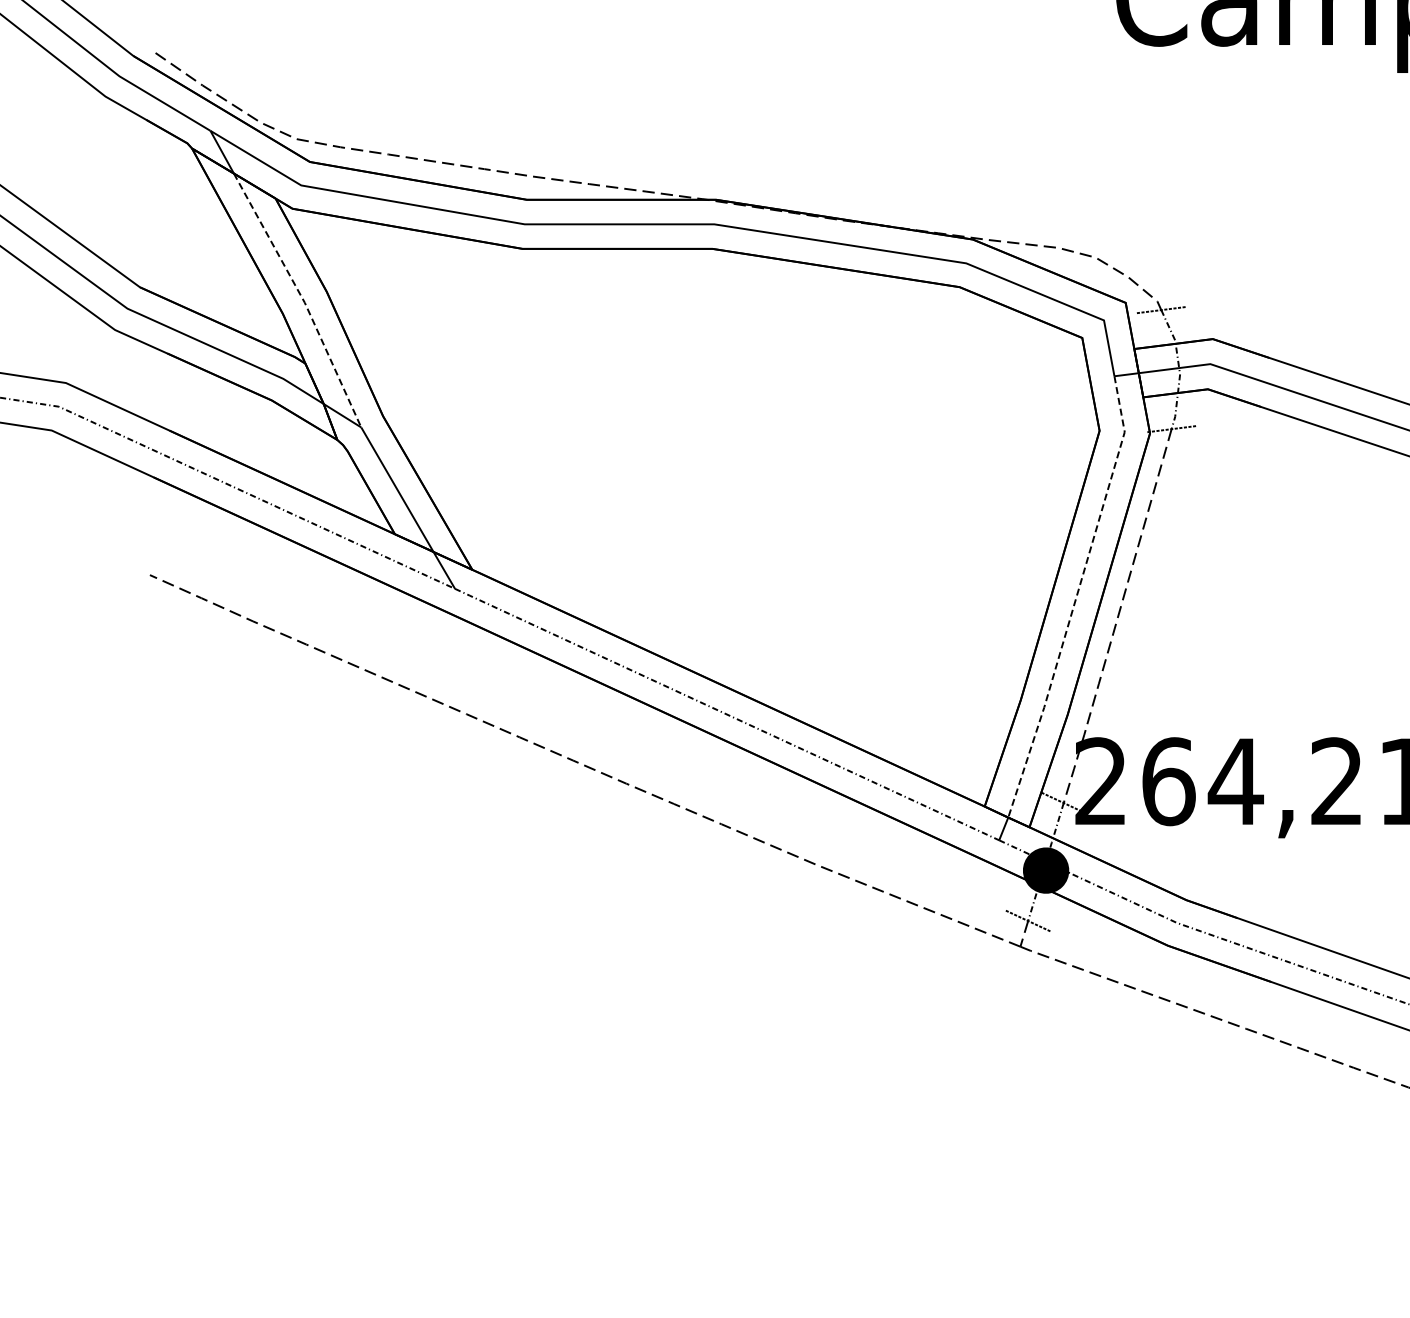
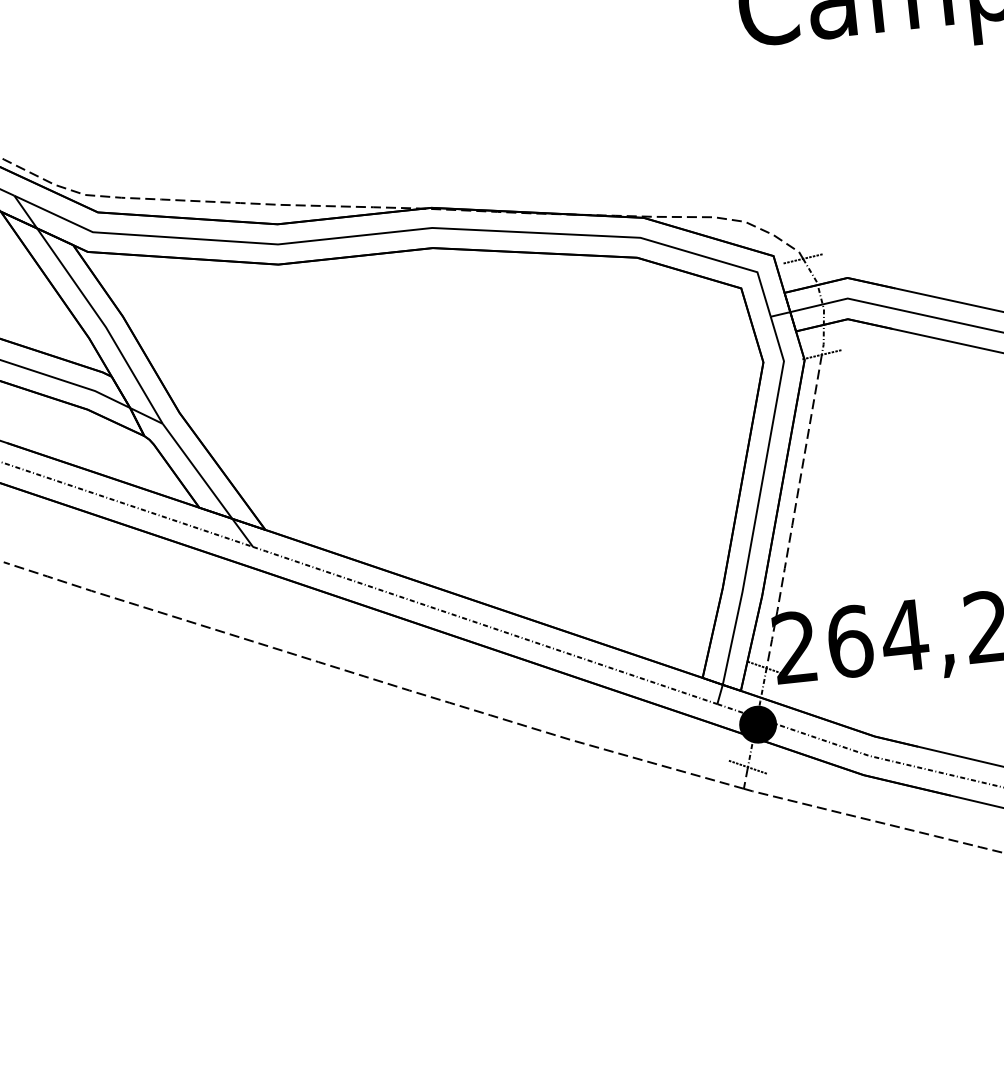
line: (302, 298) -> (103, 324), dashed -> solid
line: (1076, 598) -> (759, 500), dashed -> solid

